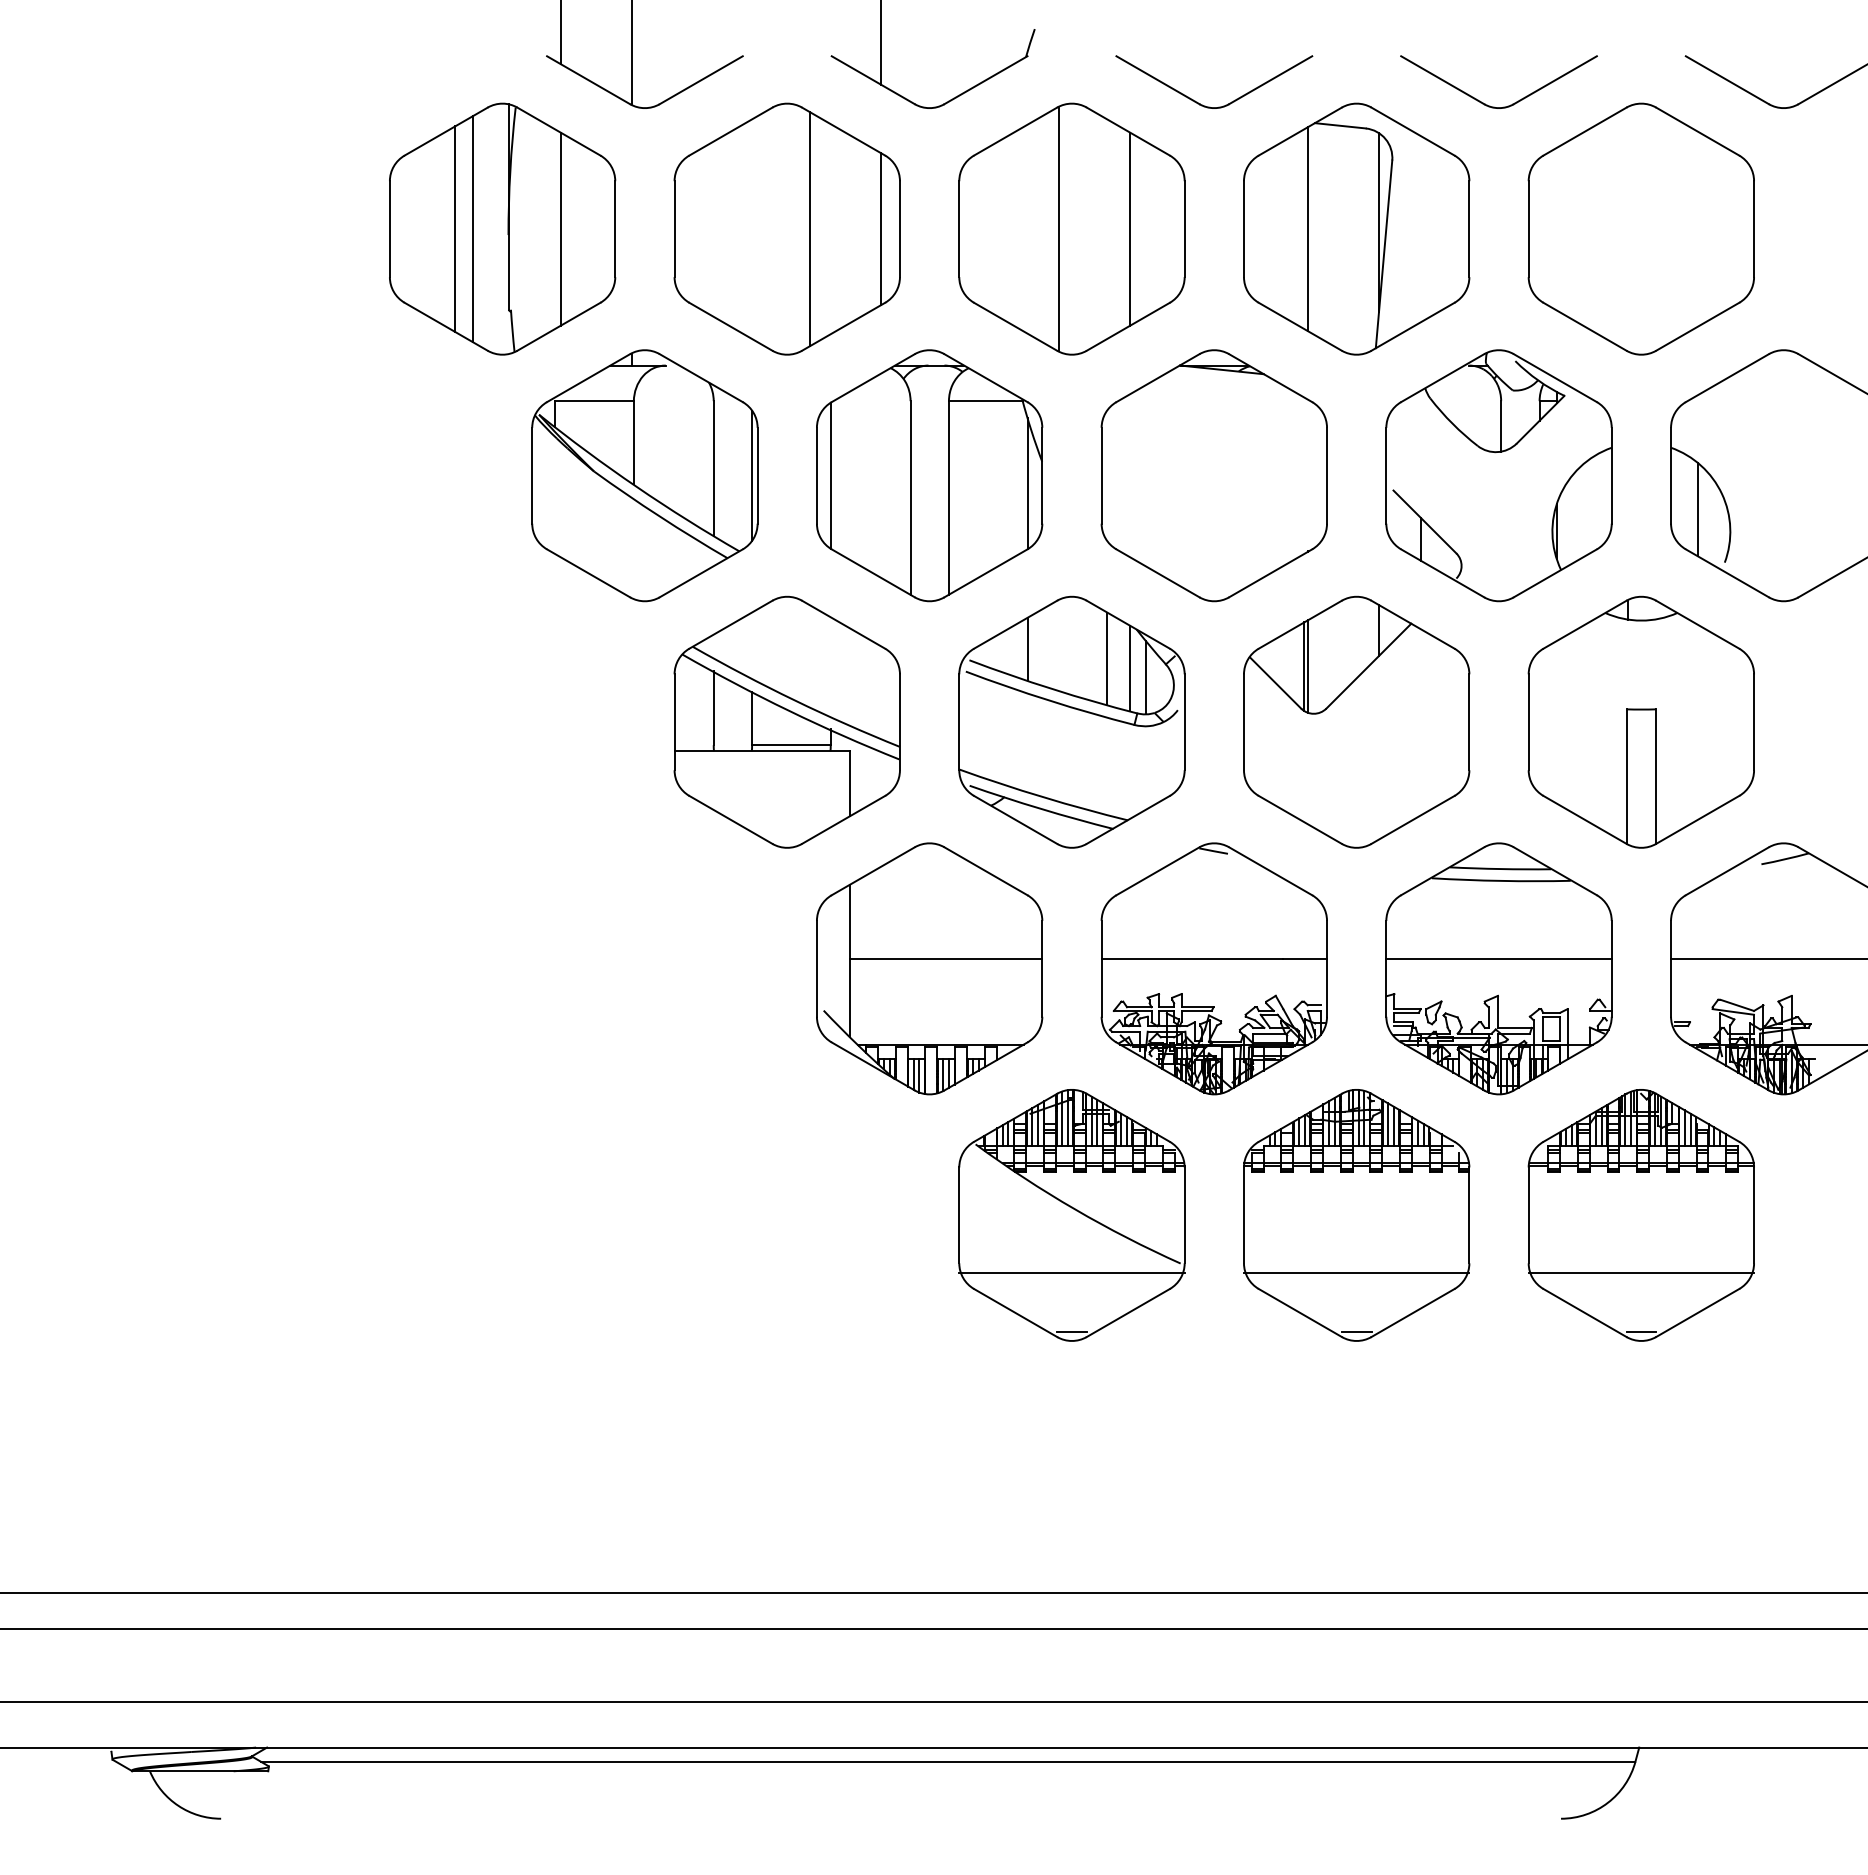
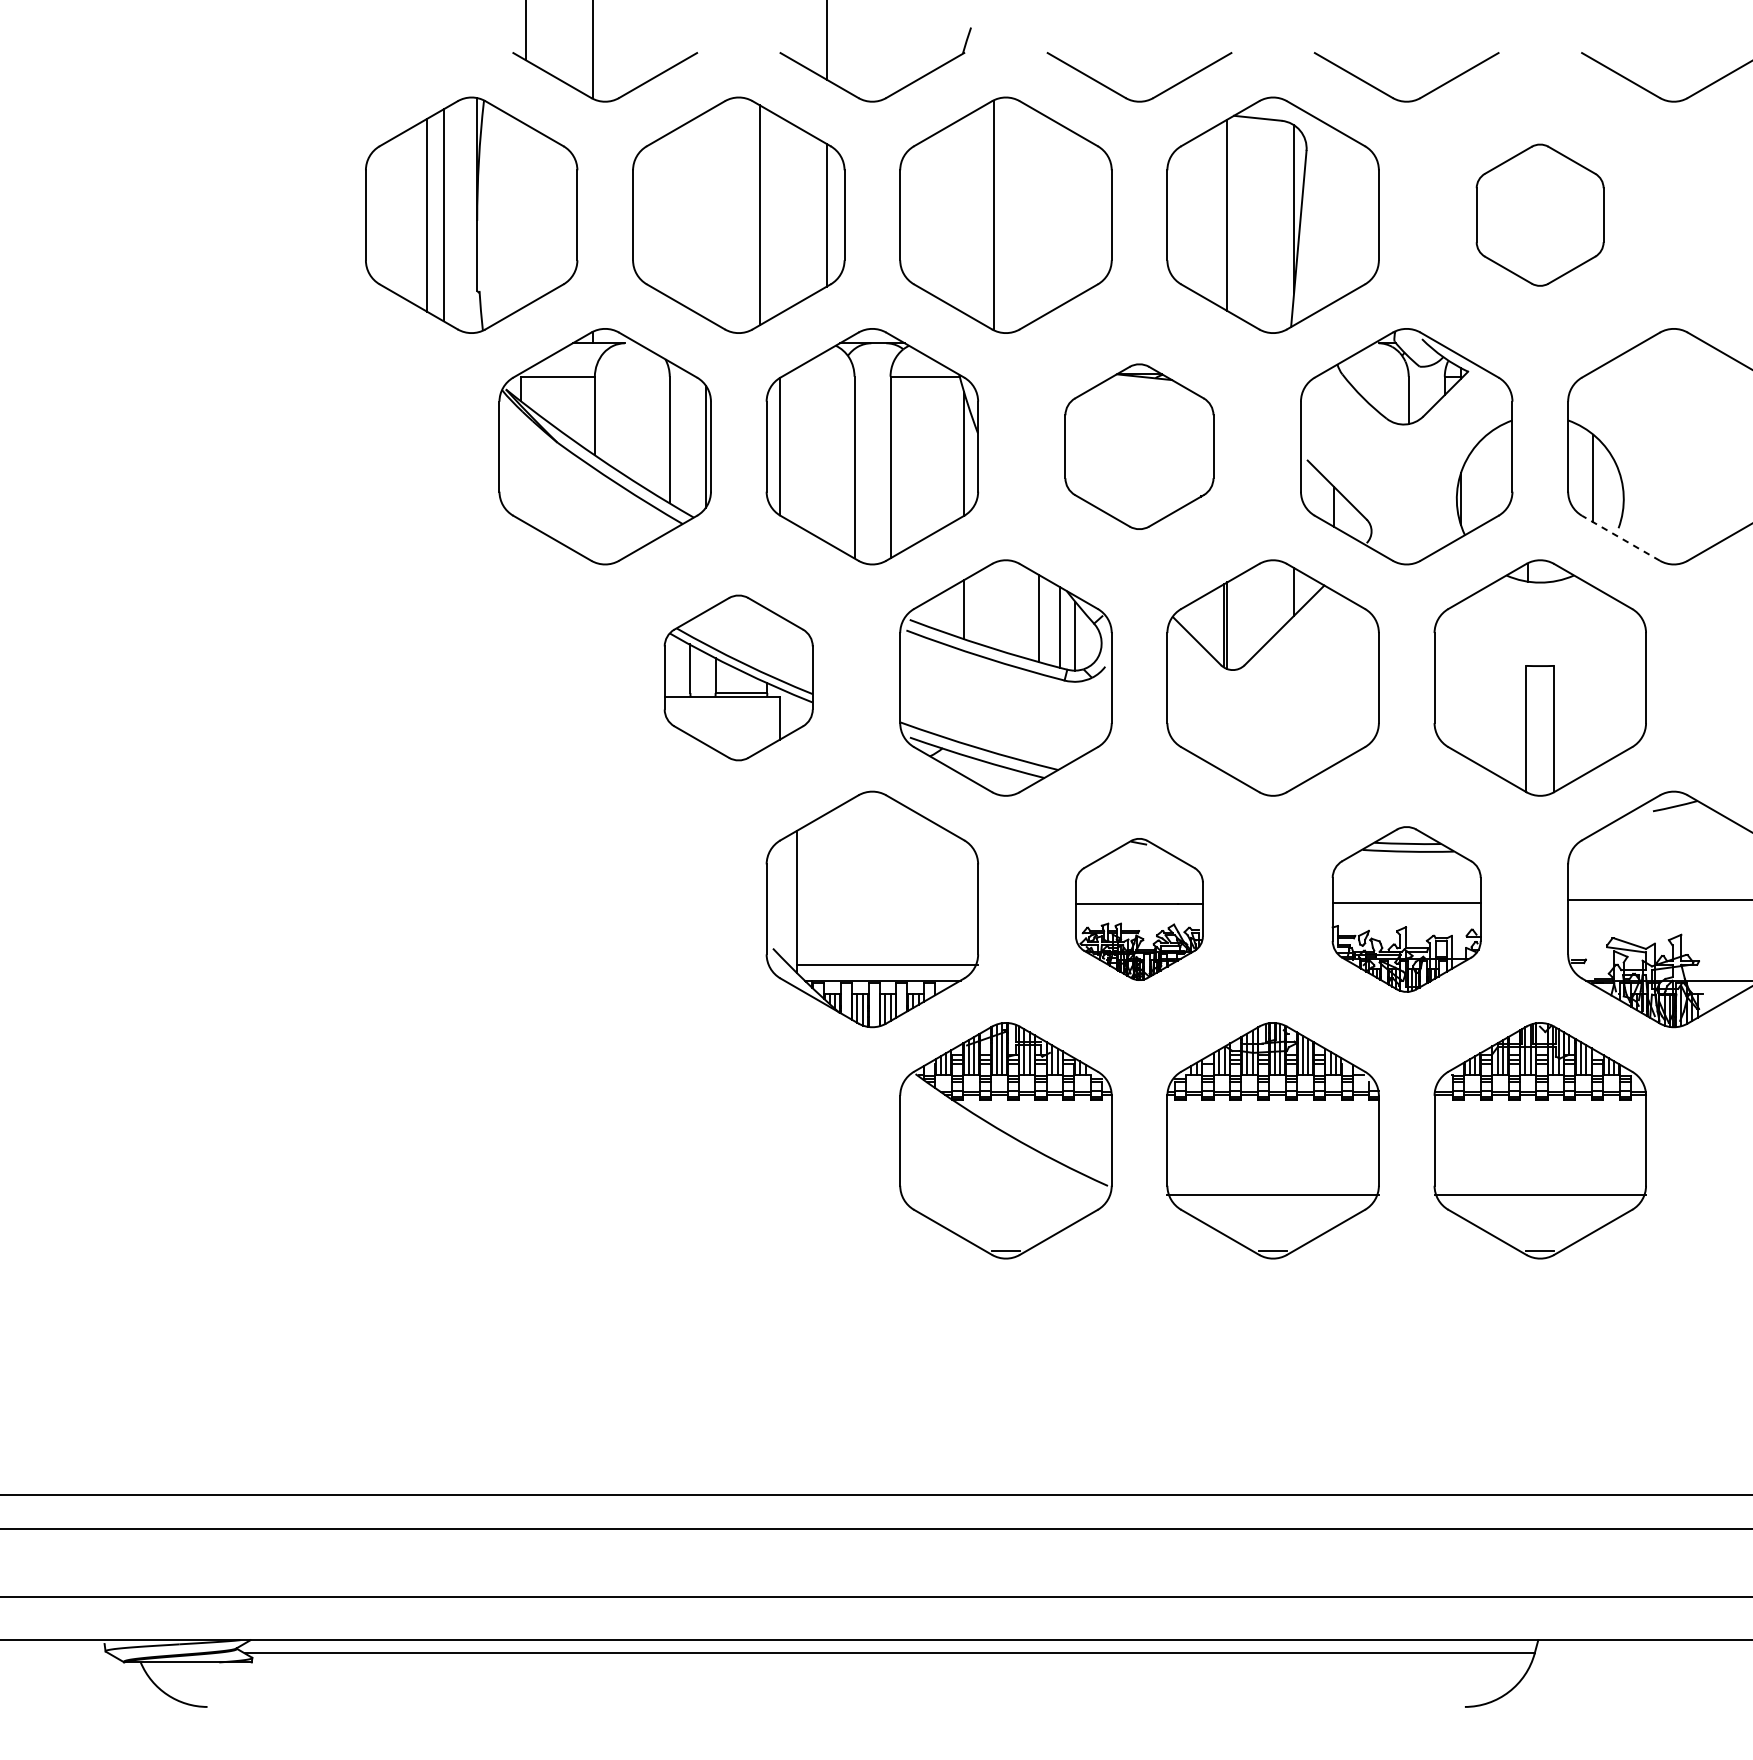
line: (560, 228) -> (526, 214), removed
line: (1129, 228) -> (1059, 214), removed
part: (1640, 228) -> (1539, 214), size x0.6
part: (1213, 475) -> (1138, 446), size x0.7
line: (1727, 573) -> (1621, 538), solid -> dashed
part: (786, 721) -> (738, 677), size x0.7
line: (945, 958) -> (887, 964), moved
part: (1213, 968) -> (1138, 909), size x0.6
part: (1498, 968) -> (1406, 909), size x0.7
line: (1071, 1273) -> (1005, 1195), removed

